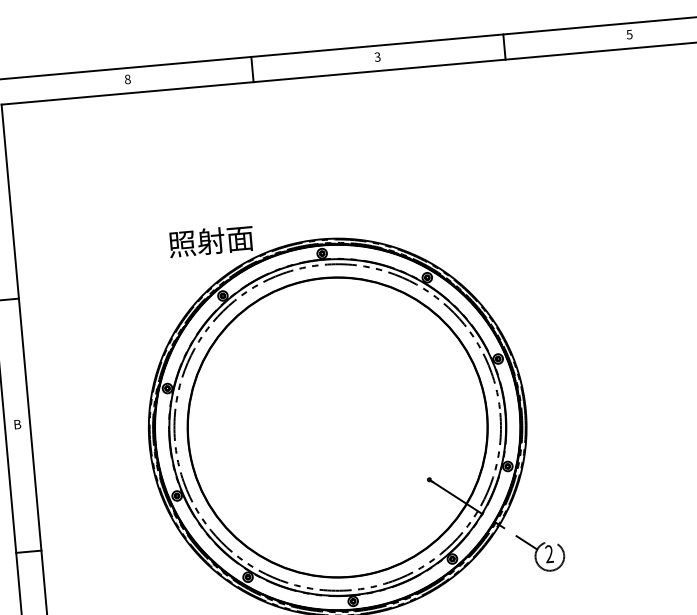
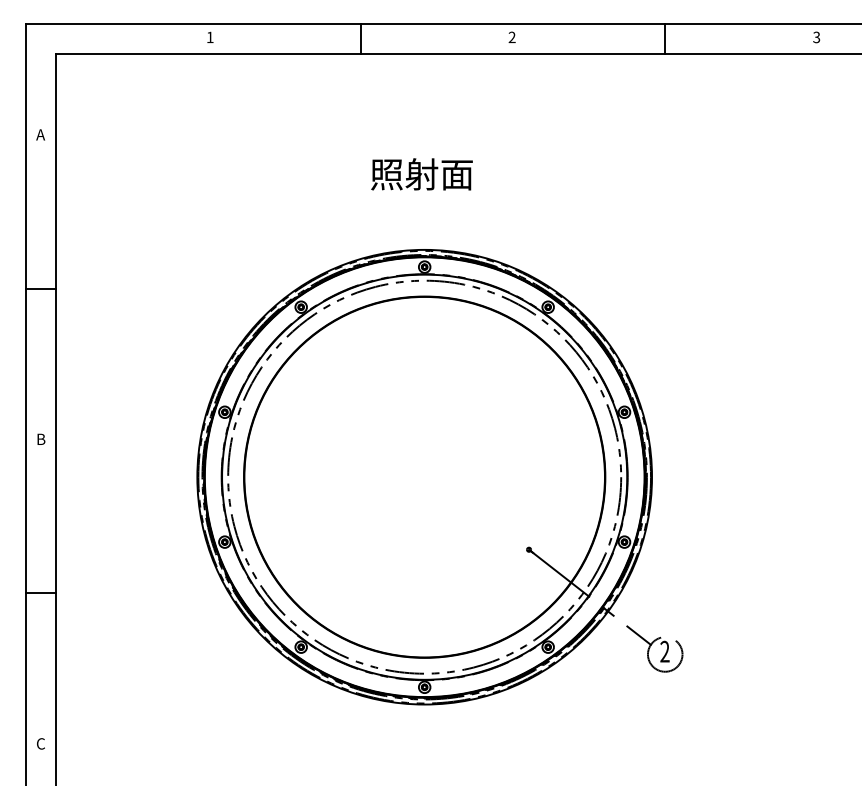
text: (629, 33) -> (816, 36), 5 -> 3
text: (377, 57) -> (511, 37), 3 -> 2
text: (127, 79) -> (209, 37), 8 -> 1
text: (210, 241) -> (421, 174), moved

